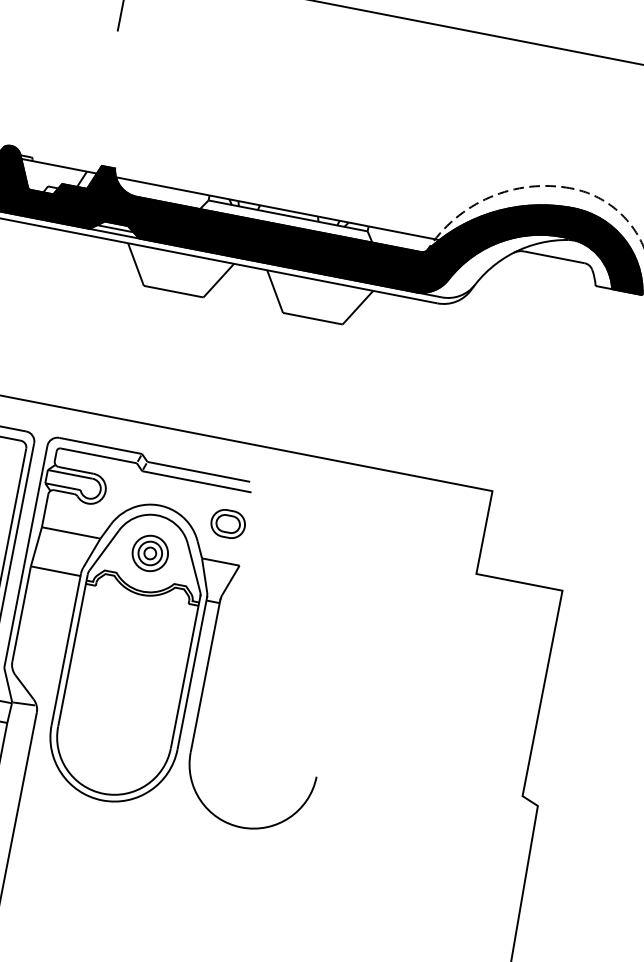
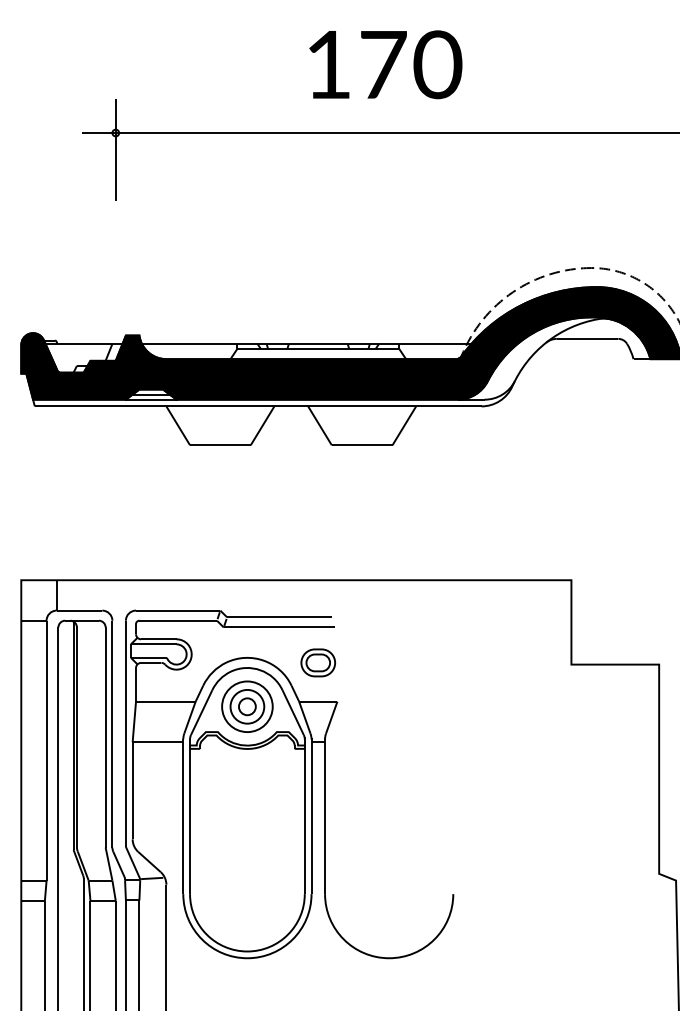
part: (150, 553) -> (247, 706), size x1.43

